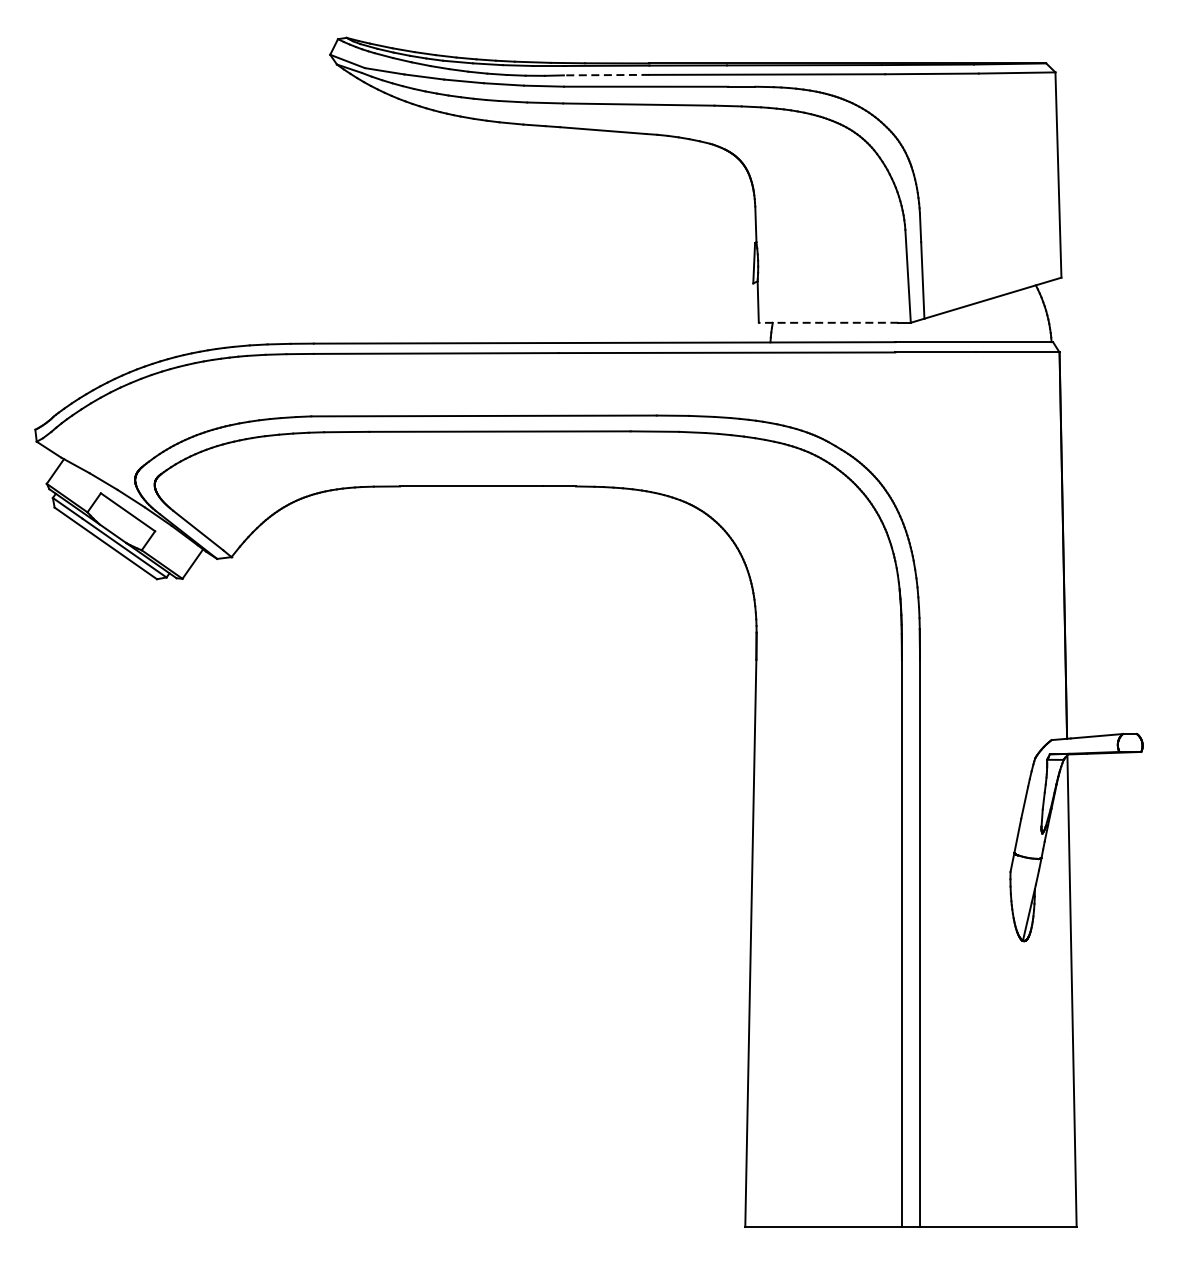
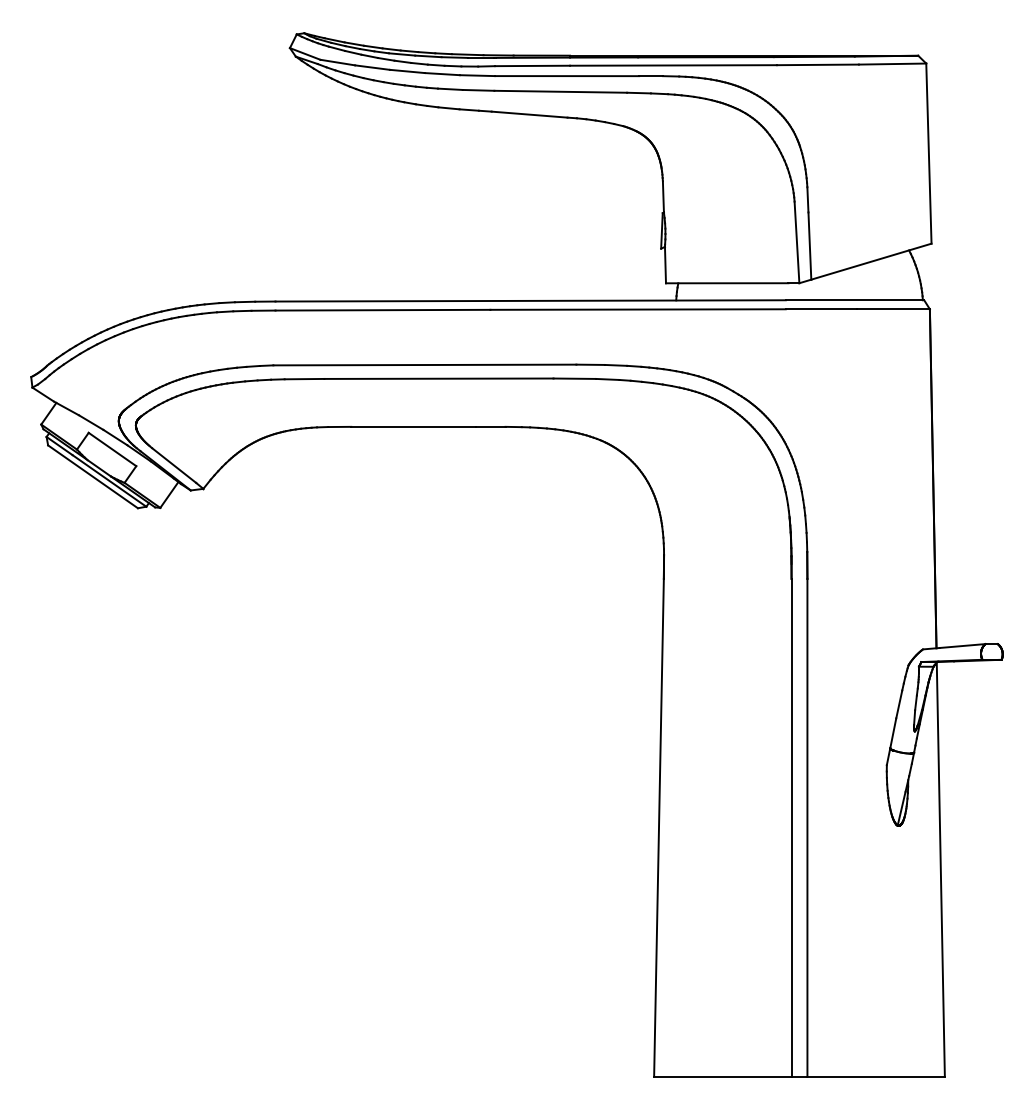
line: (606, 74) -> (532, 65), dashed -> solid
line: (827, 323) -> (726, 283), dashed -> solid

